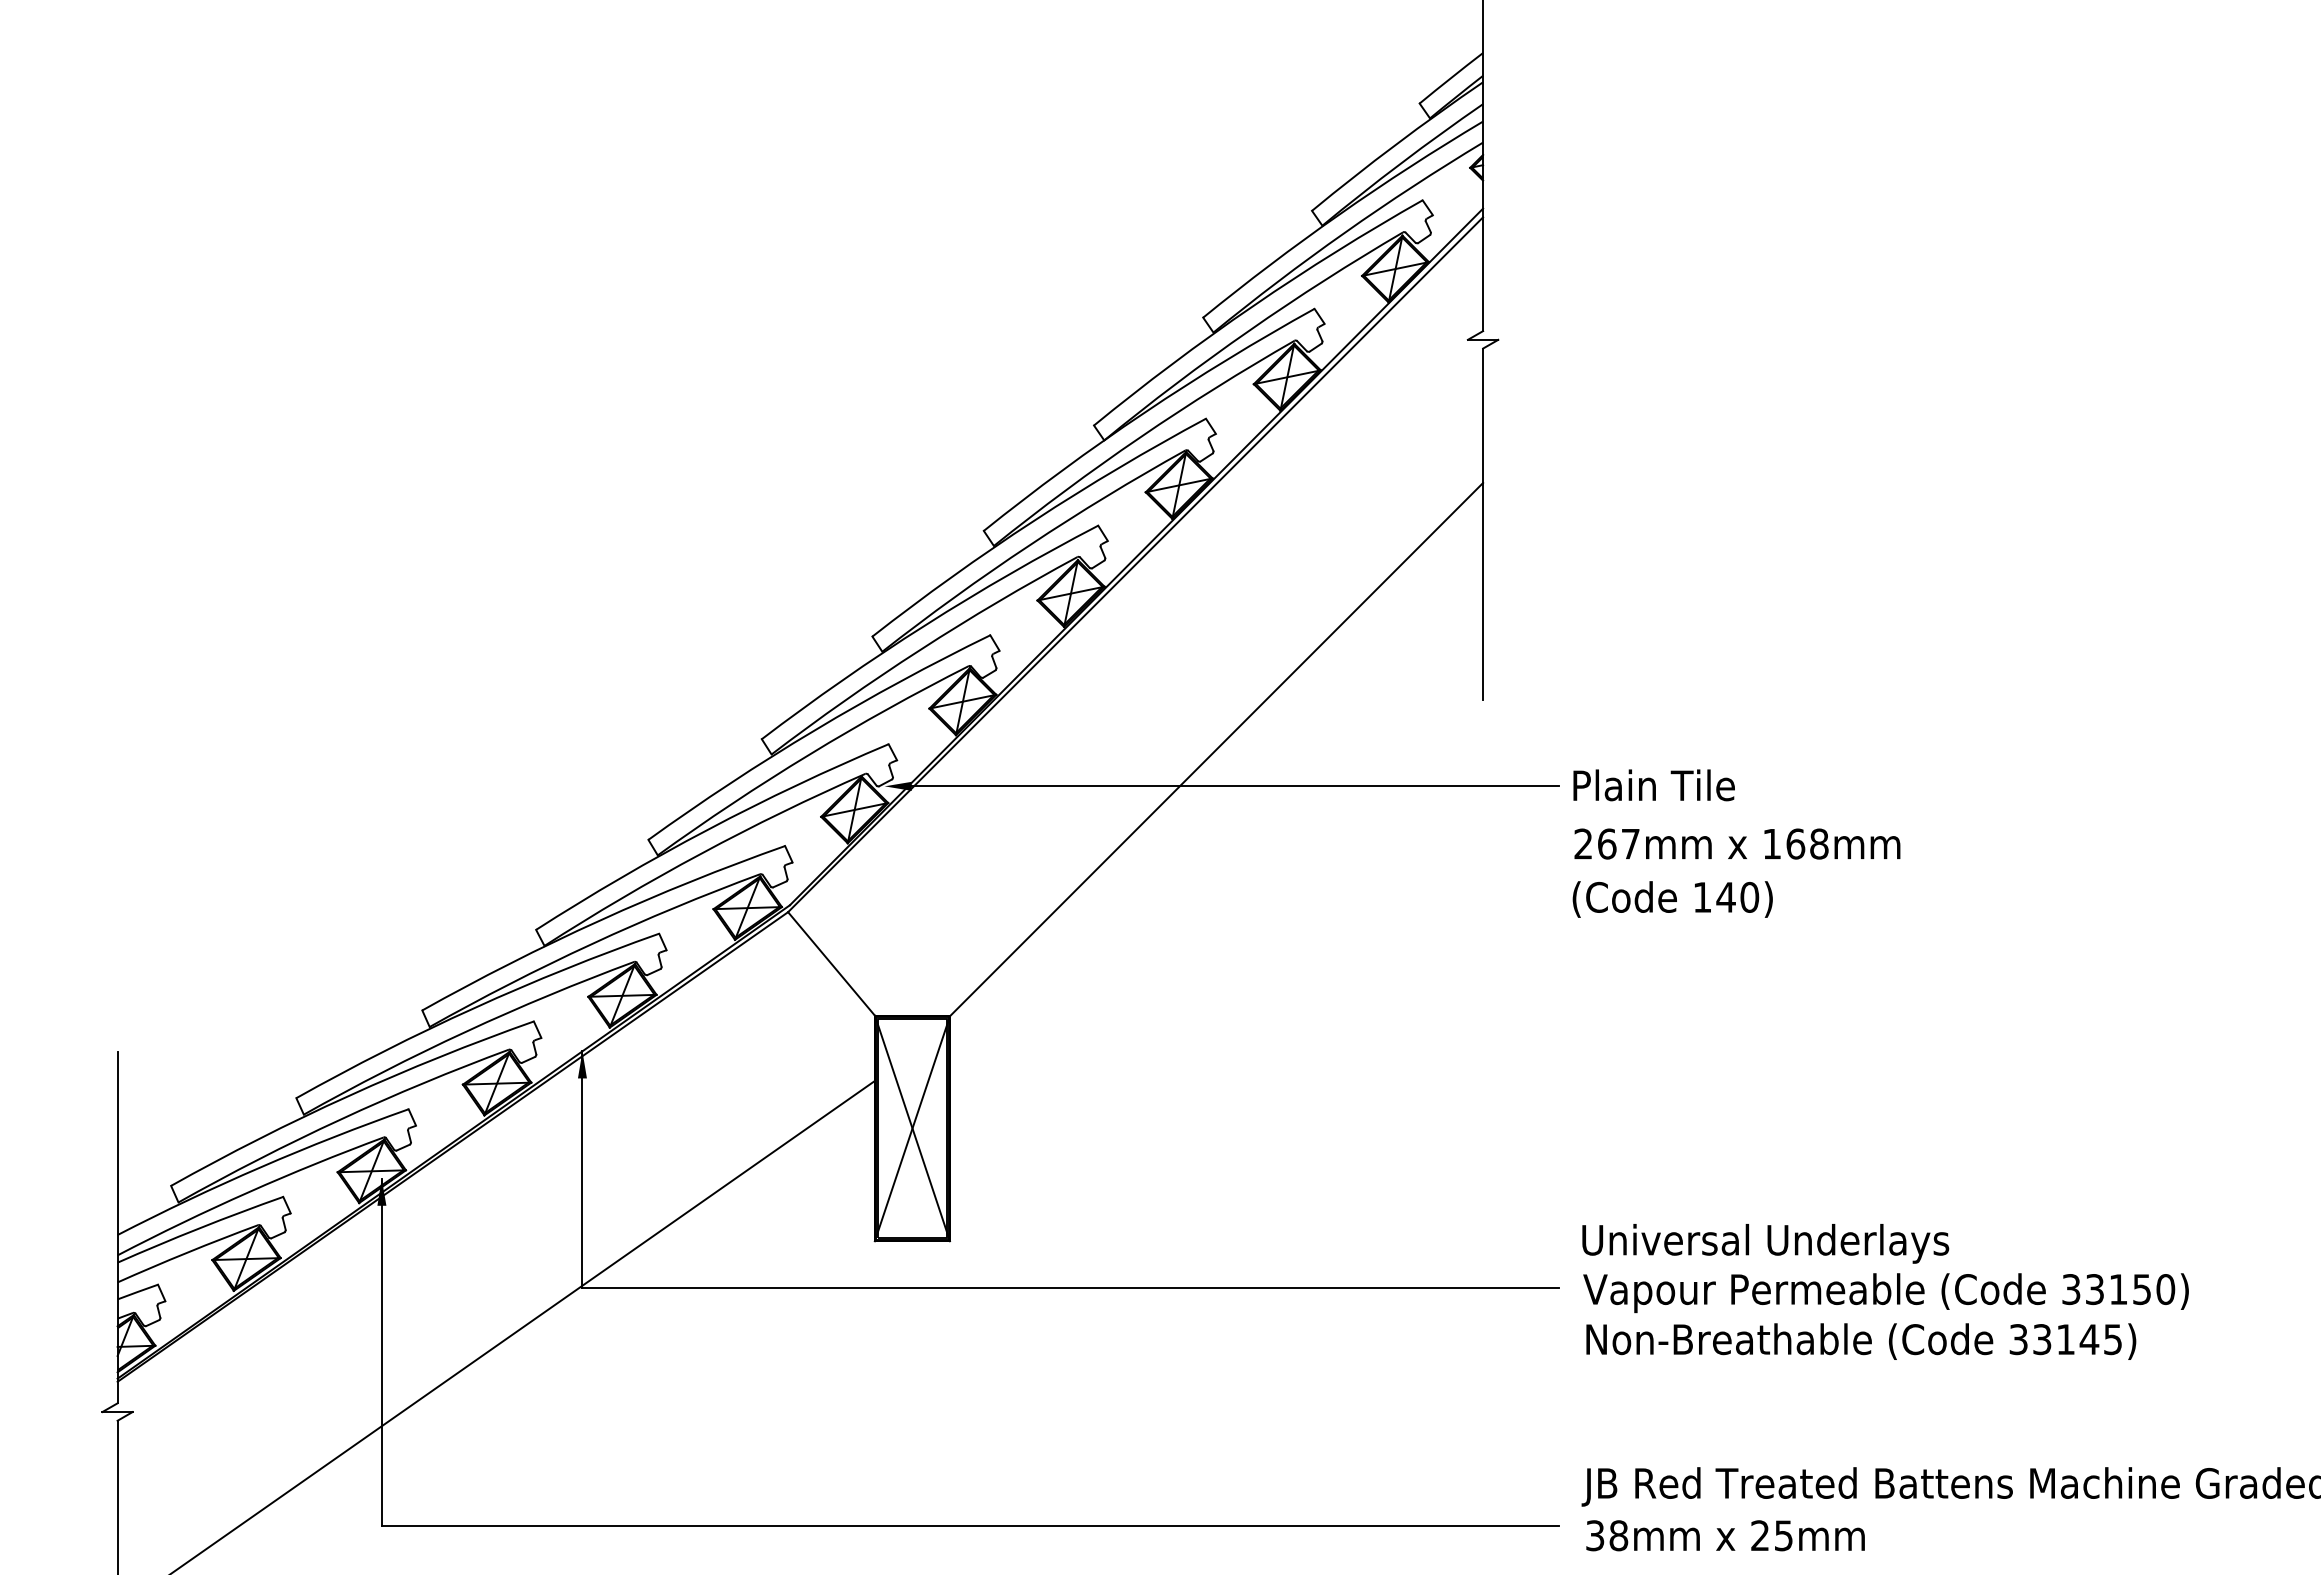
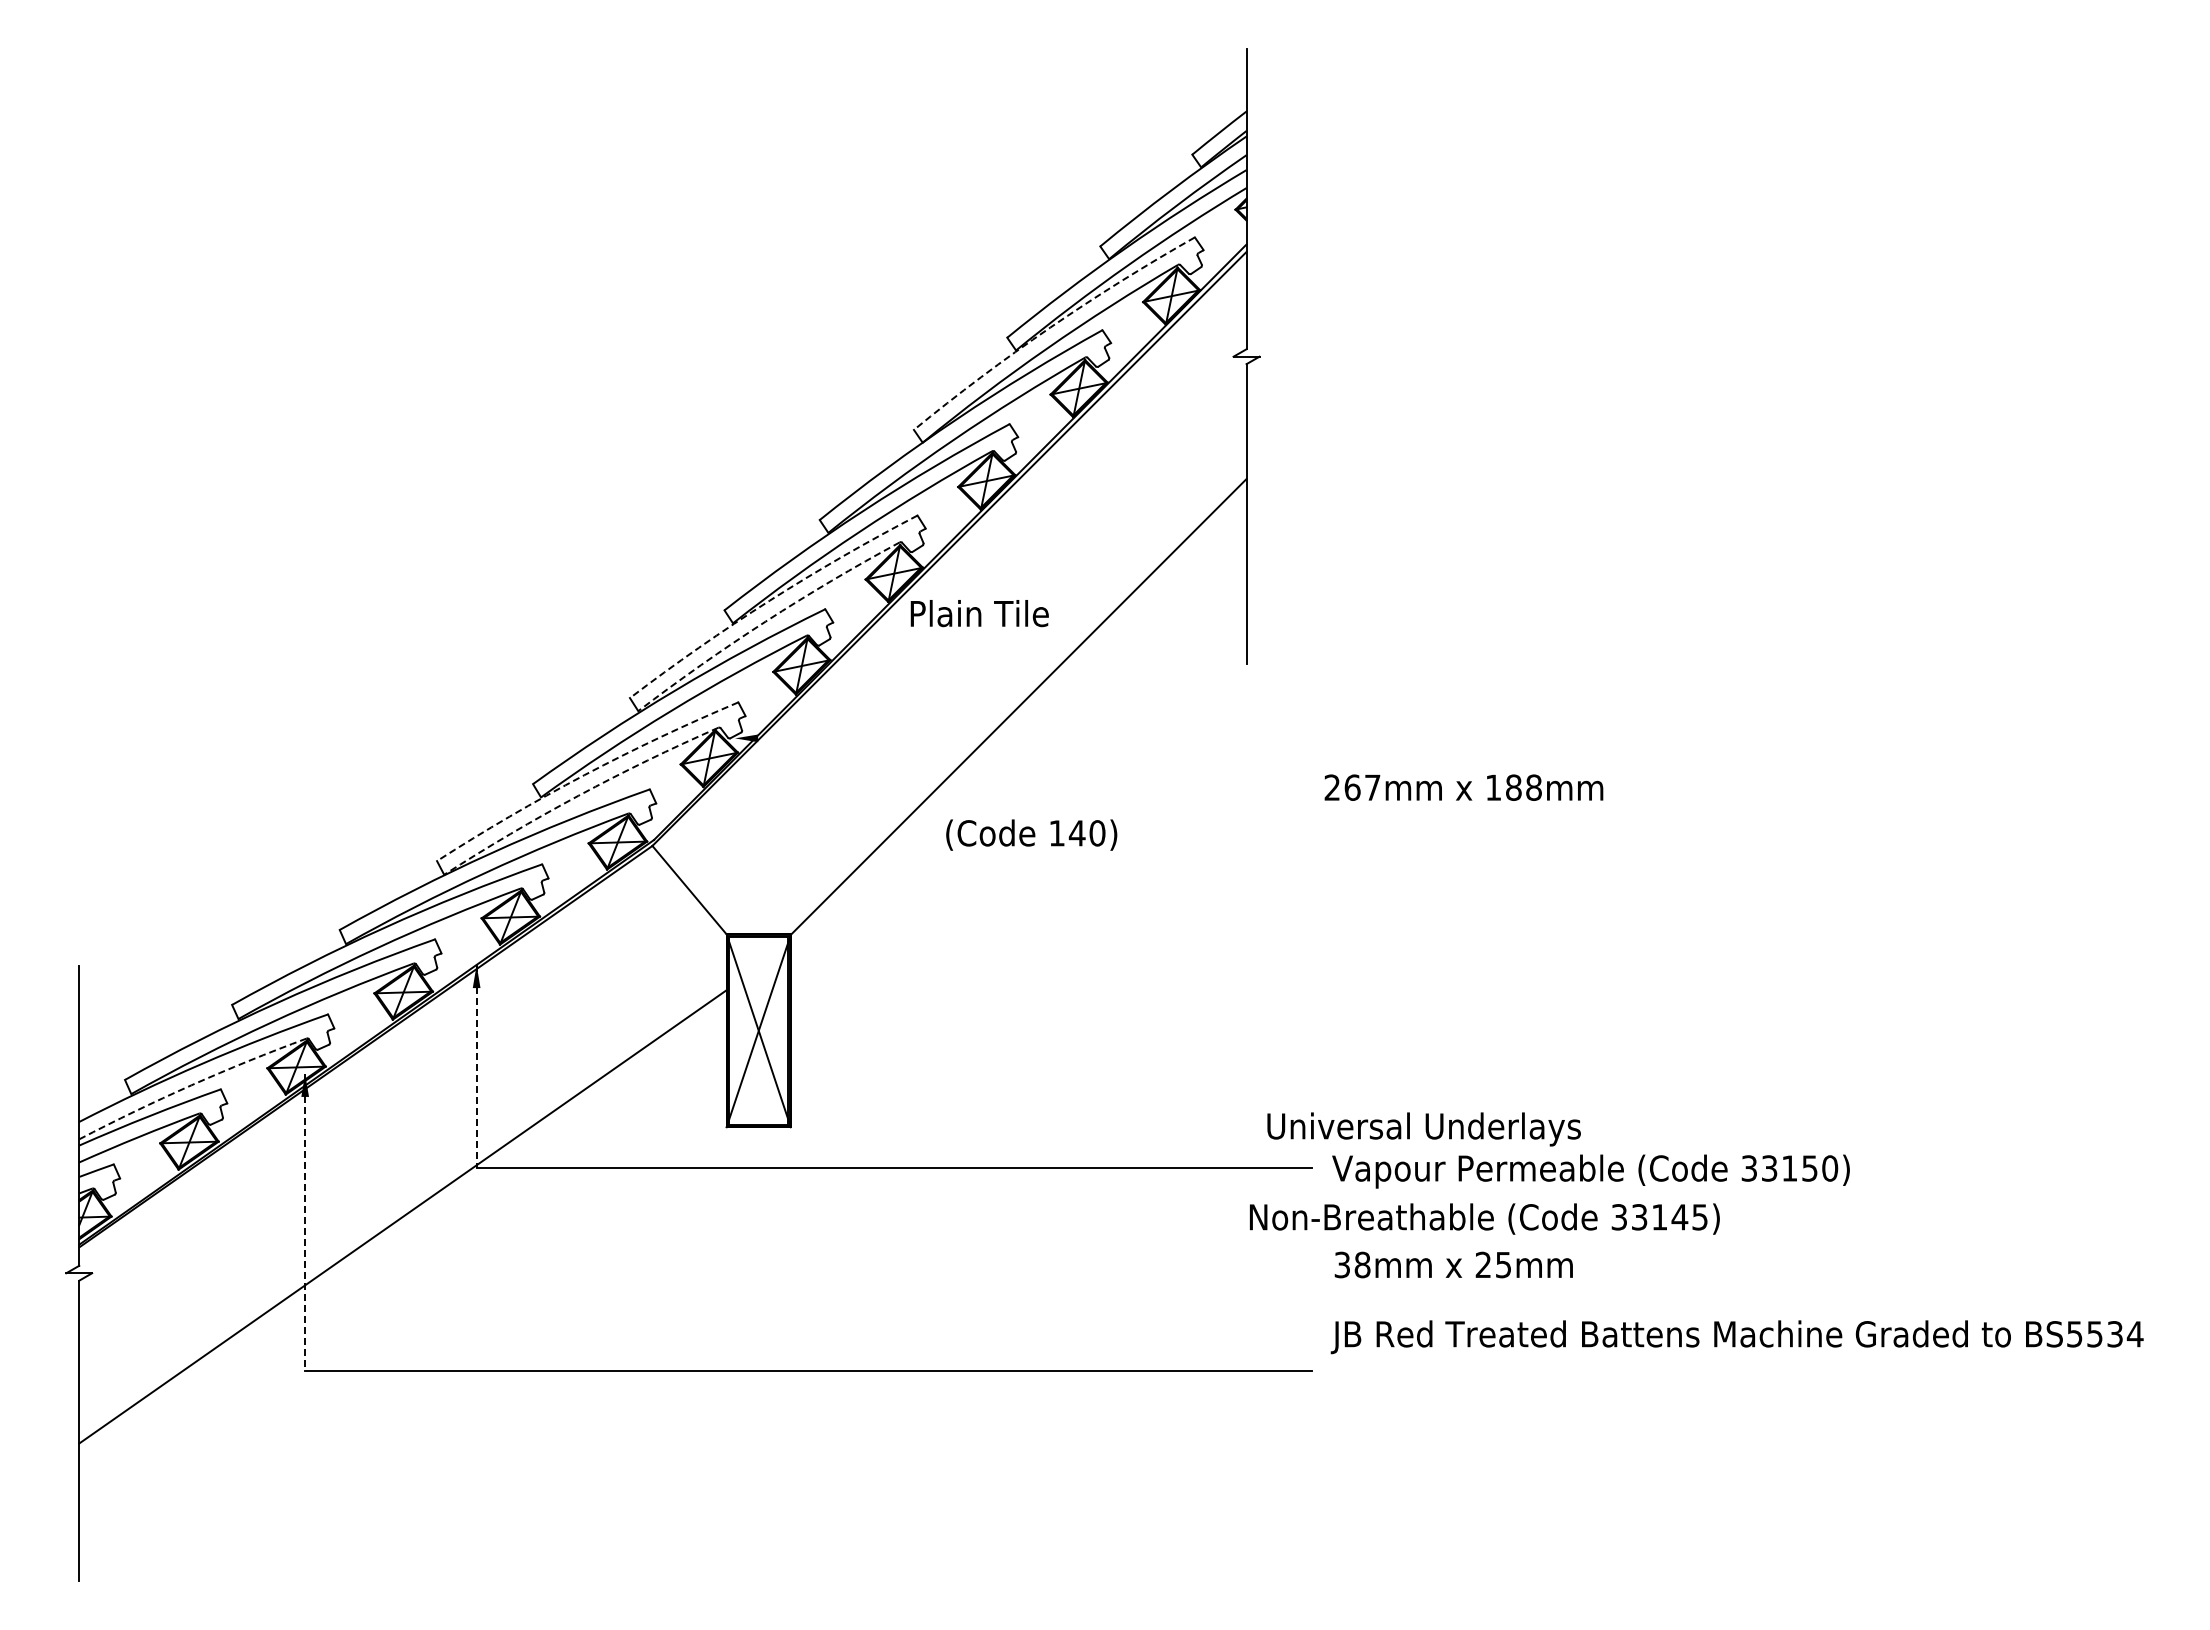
arc: (1253, 305) -> (1050, 327), solid -> dashed
arc: (925, 625) -> (769, 600), solid -> dashed
arc: (920, 649) -> (765, 621), solid -> dashed
text: (1653, 785) -> (979, 613), moved
line: (1232, 786) -> (1032, 738), removed
arc: (708, 829) -> (584, 775), solid -> dashed
text: (1795, 843) -> (1513, 787), 168mm -> 188mm
arc: (701, 853) -> (578, 795), solid -> dashed
text: (1672, 898) -> (1031, 834), moved
line: (582, 1170) -> (476, 1066), solid -> dashed
arc: (248, 1192) -> (191, 1085), solid -> dashed
text: (1764, 1243) -> (1423, 1129), moved
text: (1860, 1340) -> (1484, 1218), moved
line: (382, 1352) -> (305, 1222), solid -> dashed
text: (1725, 1535) -> (1453, 1264), moved

